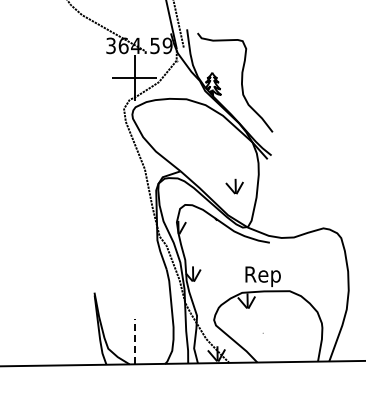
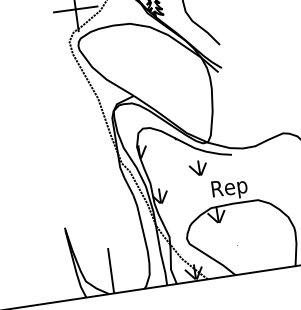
part: (234, 186) -> (198, 168), moved
line: (134, 341) -> (110, 270), dashed -> solid

